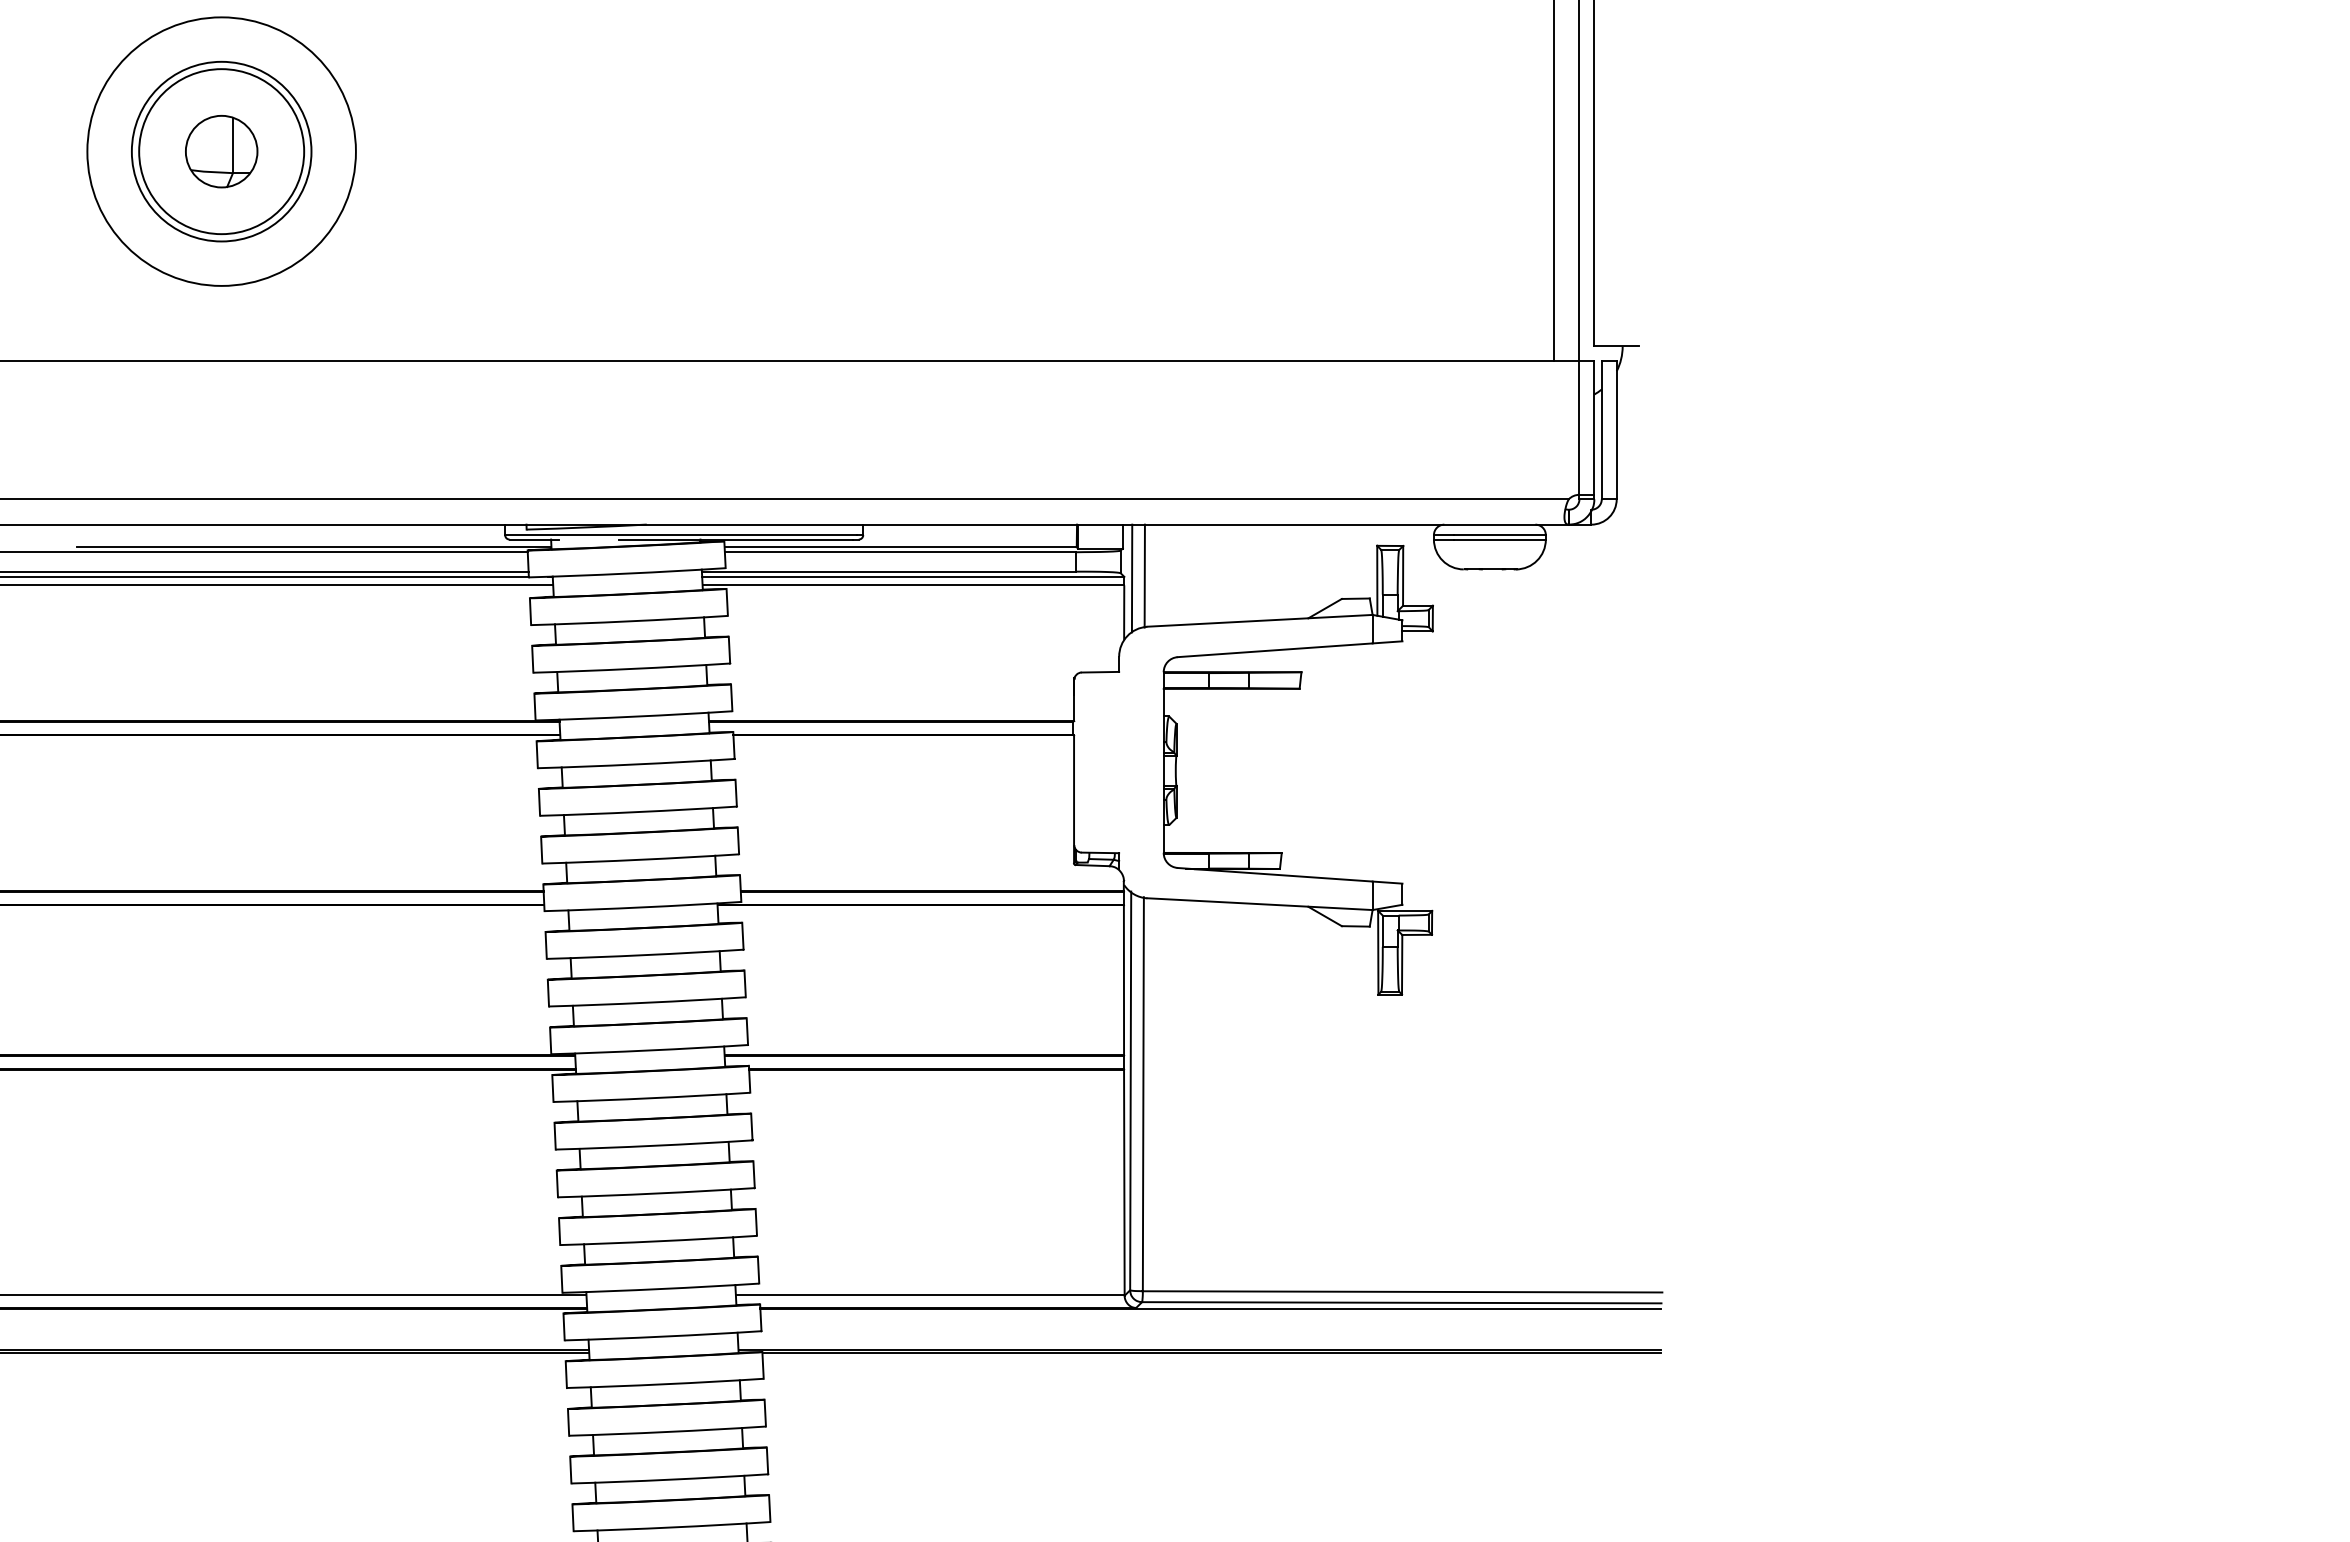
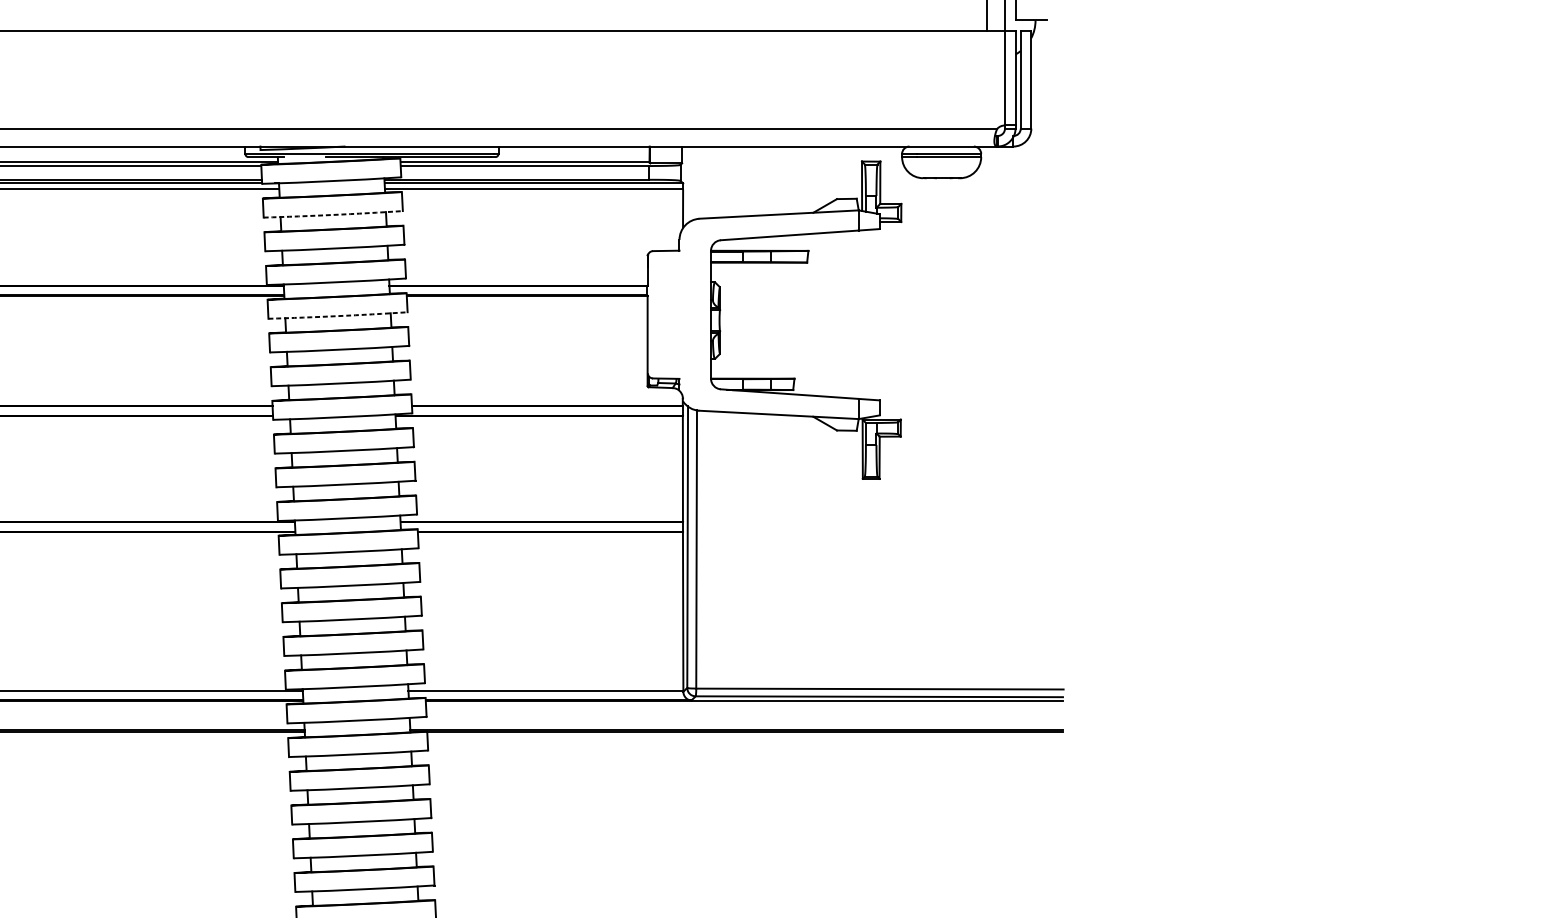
line: (1144, 575) -> (697, 182), removed
line: (1131, 578) -> (688, 184), removed
arc: (629, 621) -> (333, 215), solid -> dashed
arc: (636, 764) -> (338, 316), solid -> dashed

